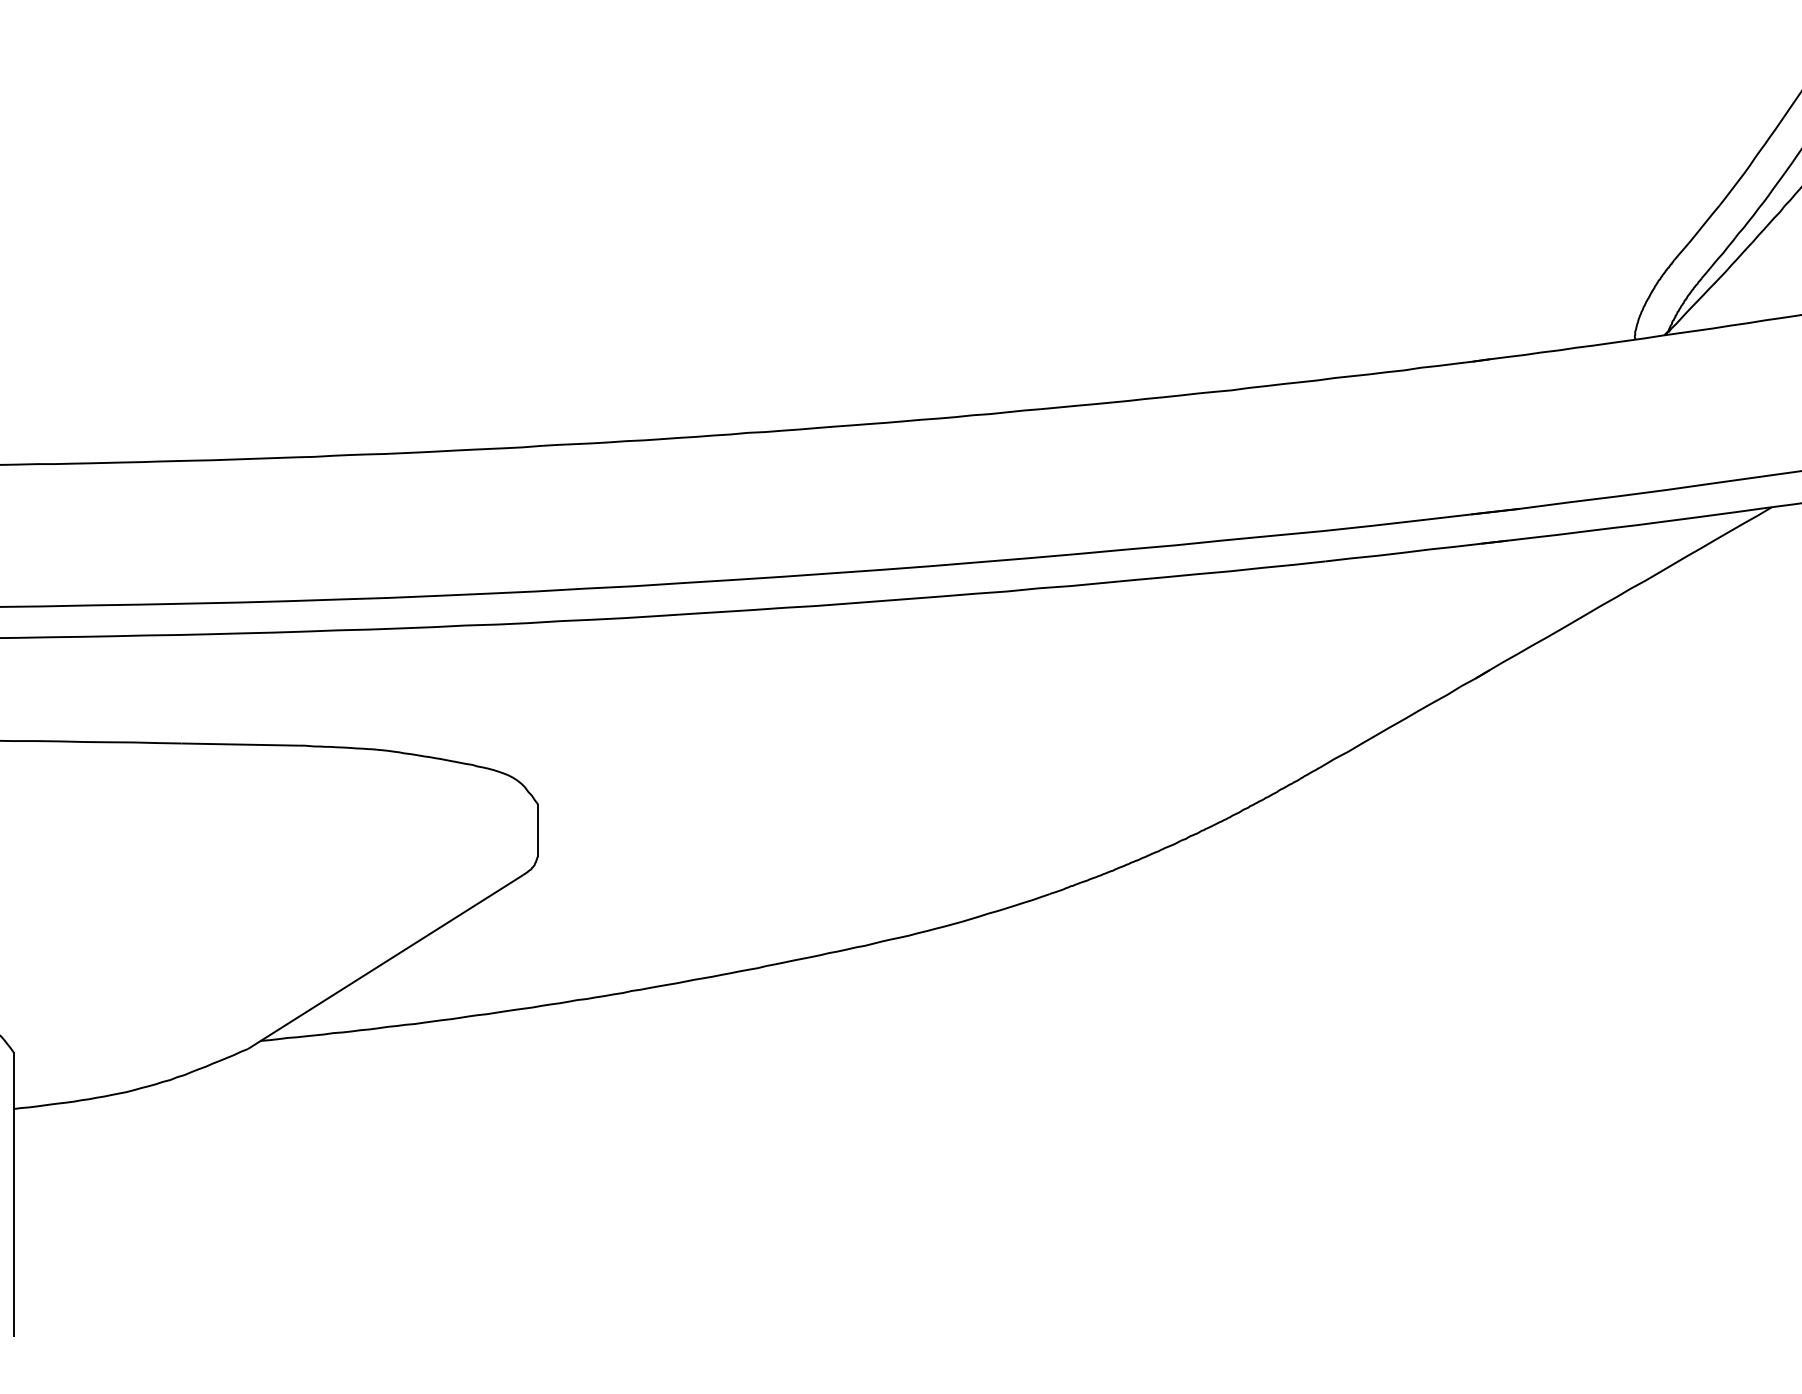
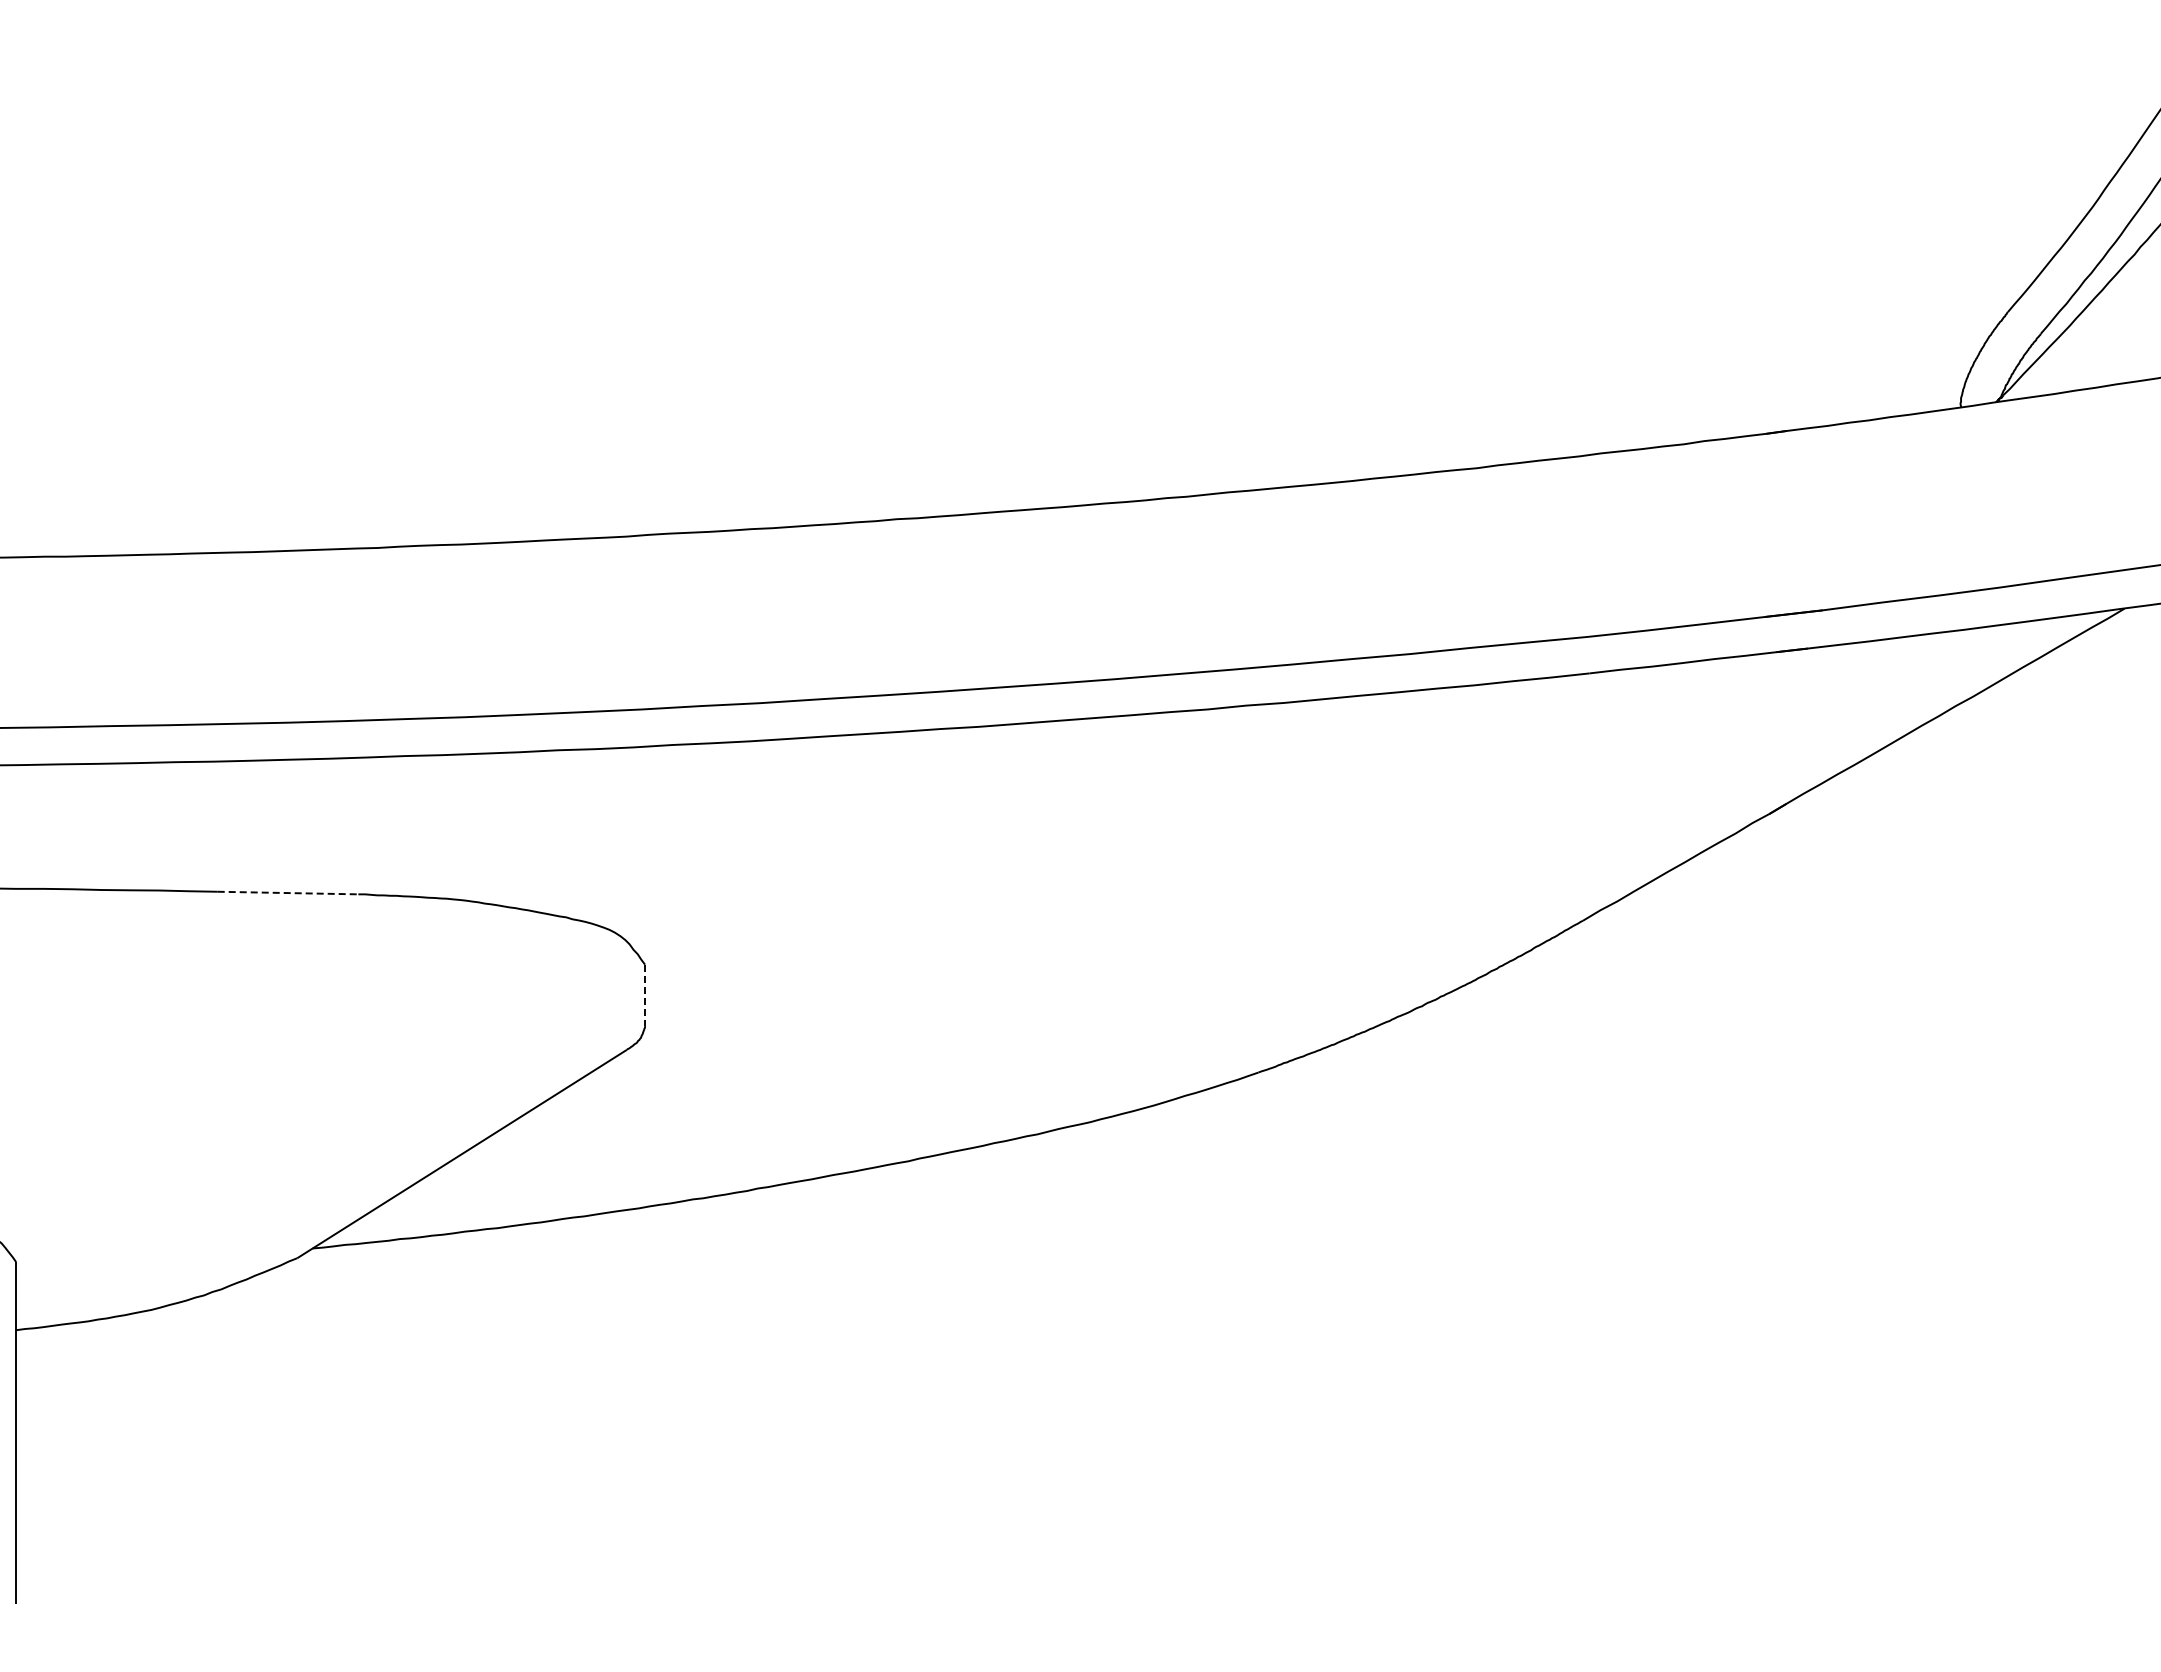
line: (240, 744) -> (288, 893), solid -> dashed
line: (538, 829) -> (645, 995), solid -> dashed

